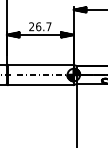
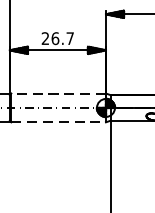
line: (40, 64) -> (58, 92), solid -> dashed
line: (40, 85) -> (58, 123), solid -> dashed

